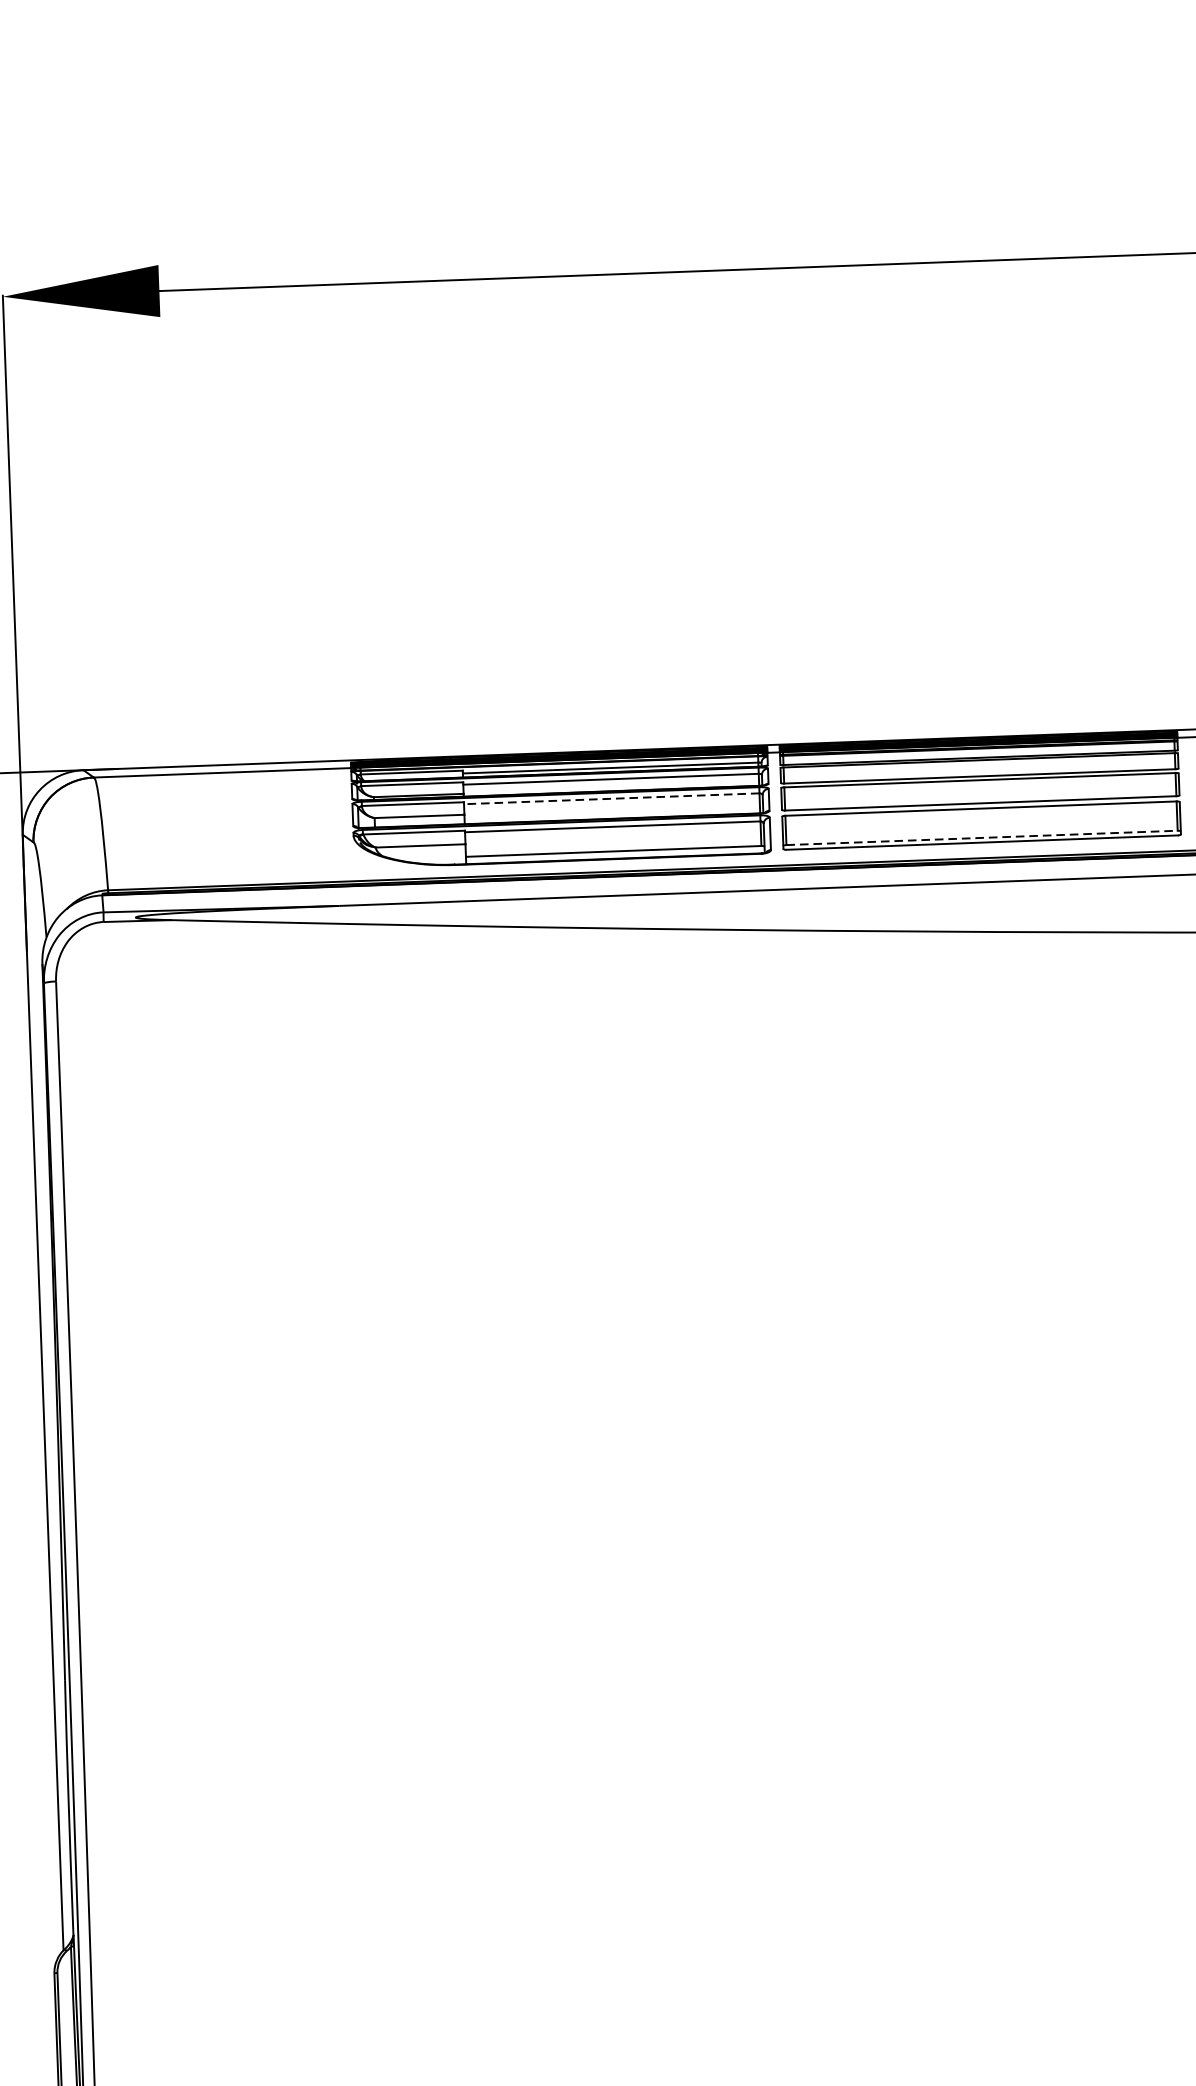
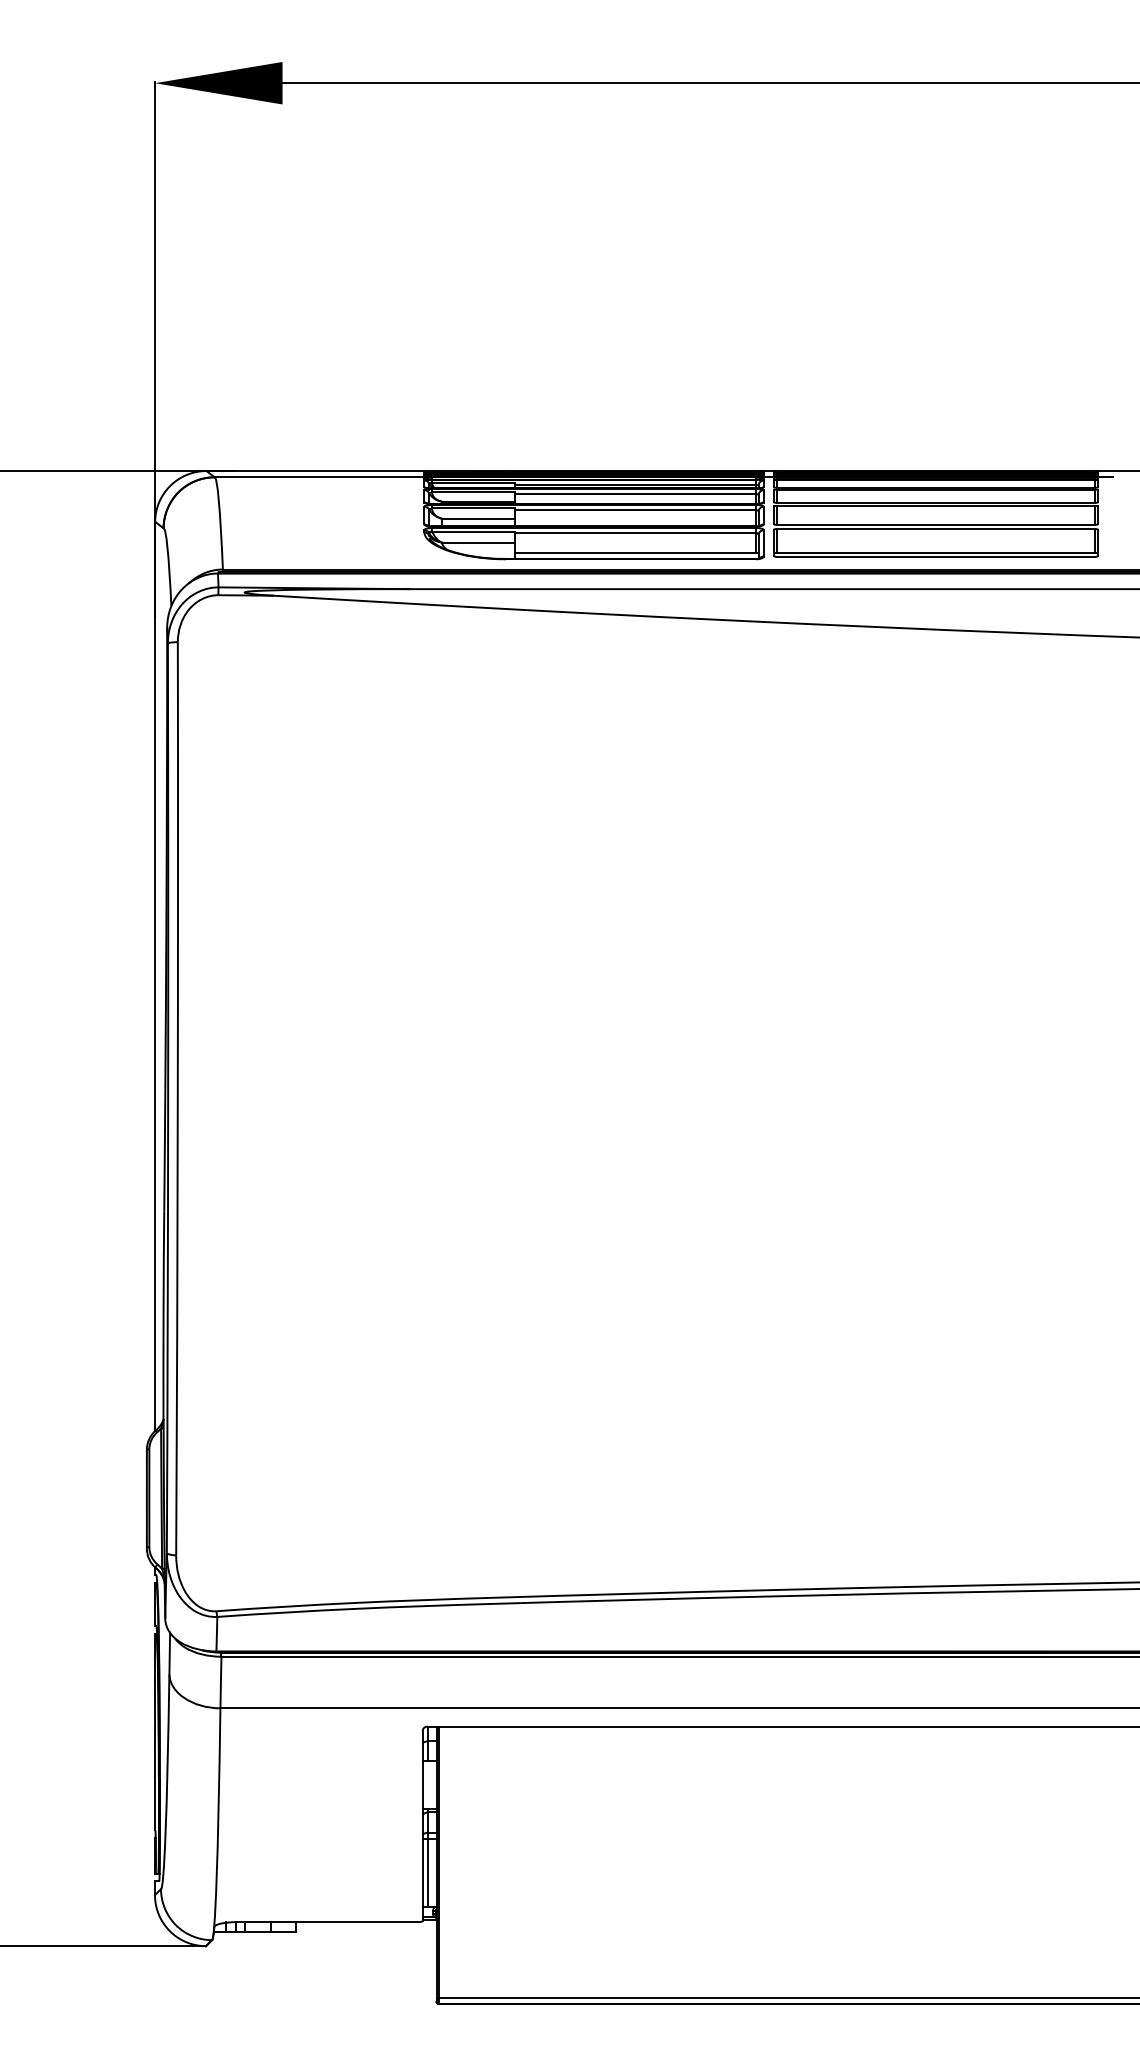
line: (611, 799) -> (635, 510), dashed -> solid
line: (982, 837) -> (936, 552), dashed -> solid

